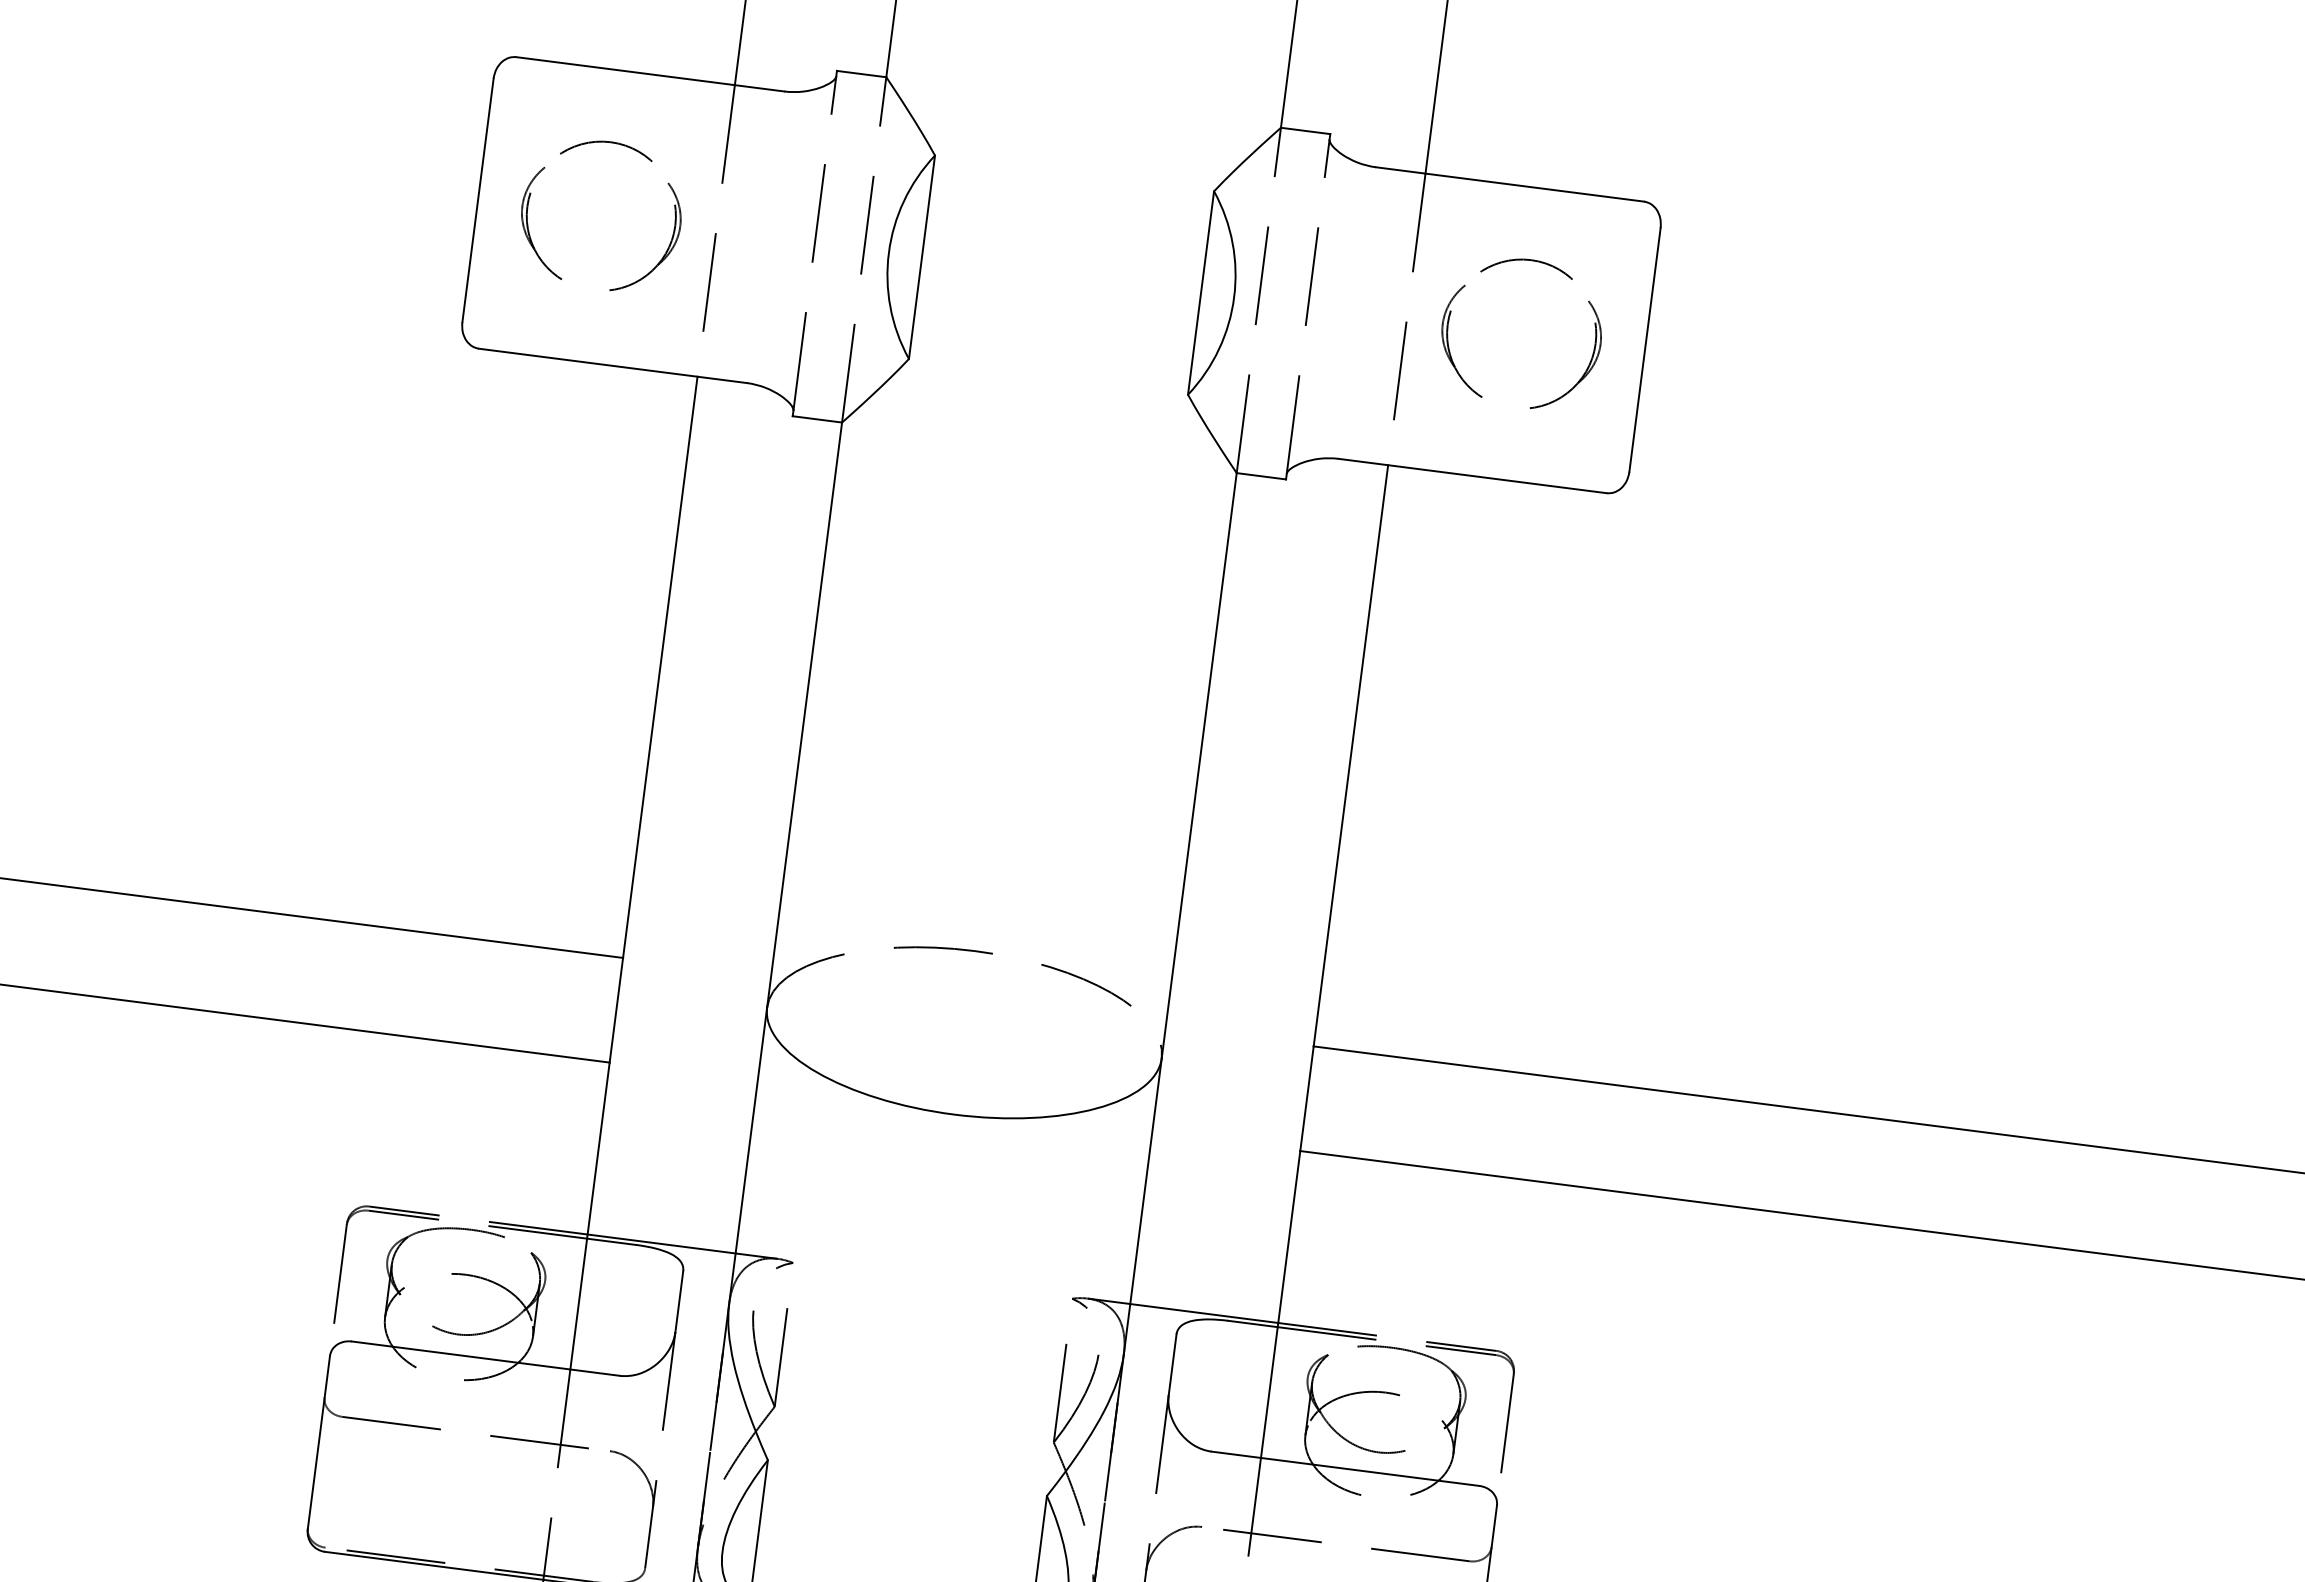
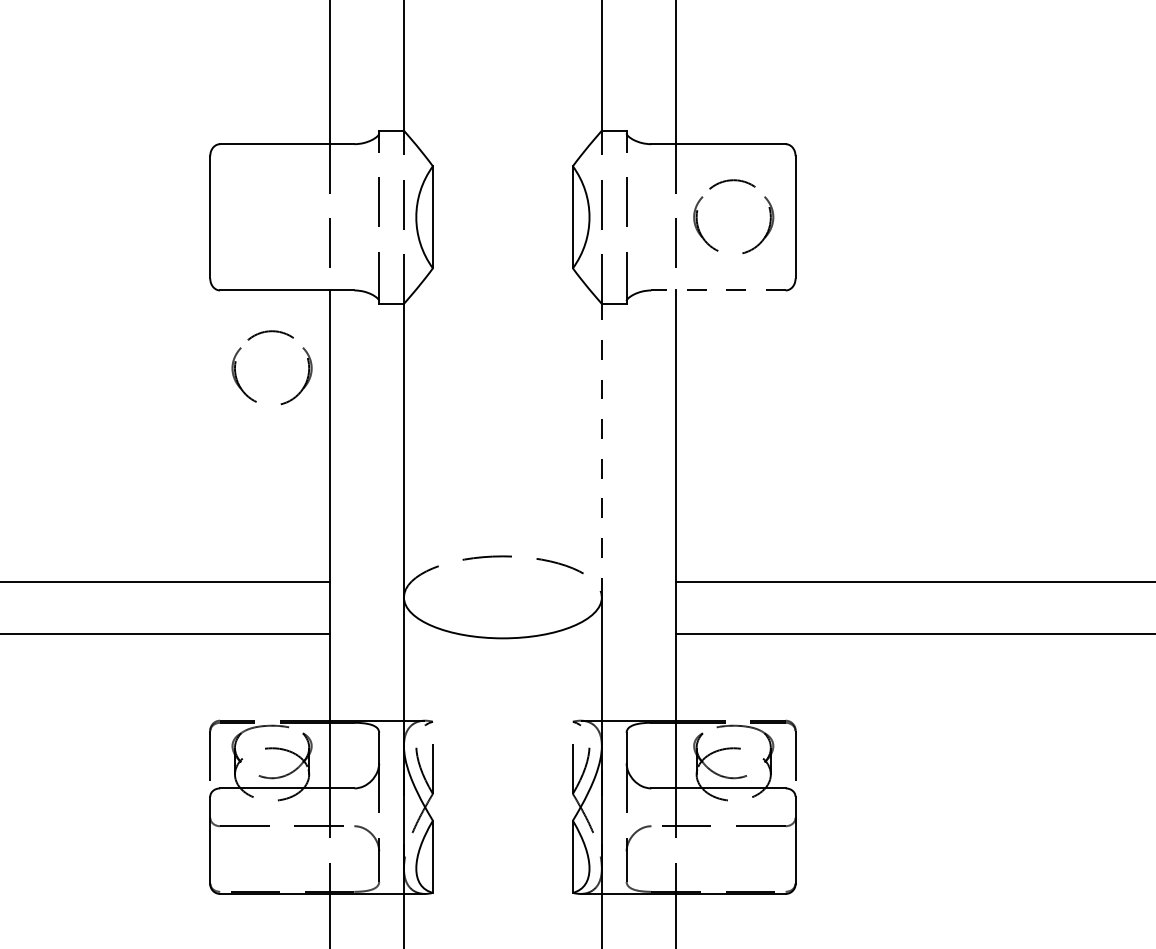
part: (563, 154) -> (249, 340), moved
line: (1472, 476) -> (718, 290), solid -> dashed
line: (1198, 765) -> (601, 450), solid -> dashed

